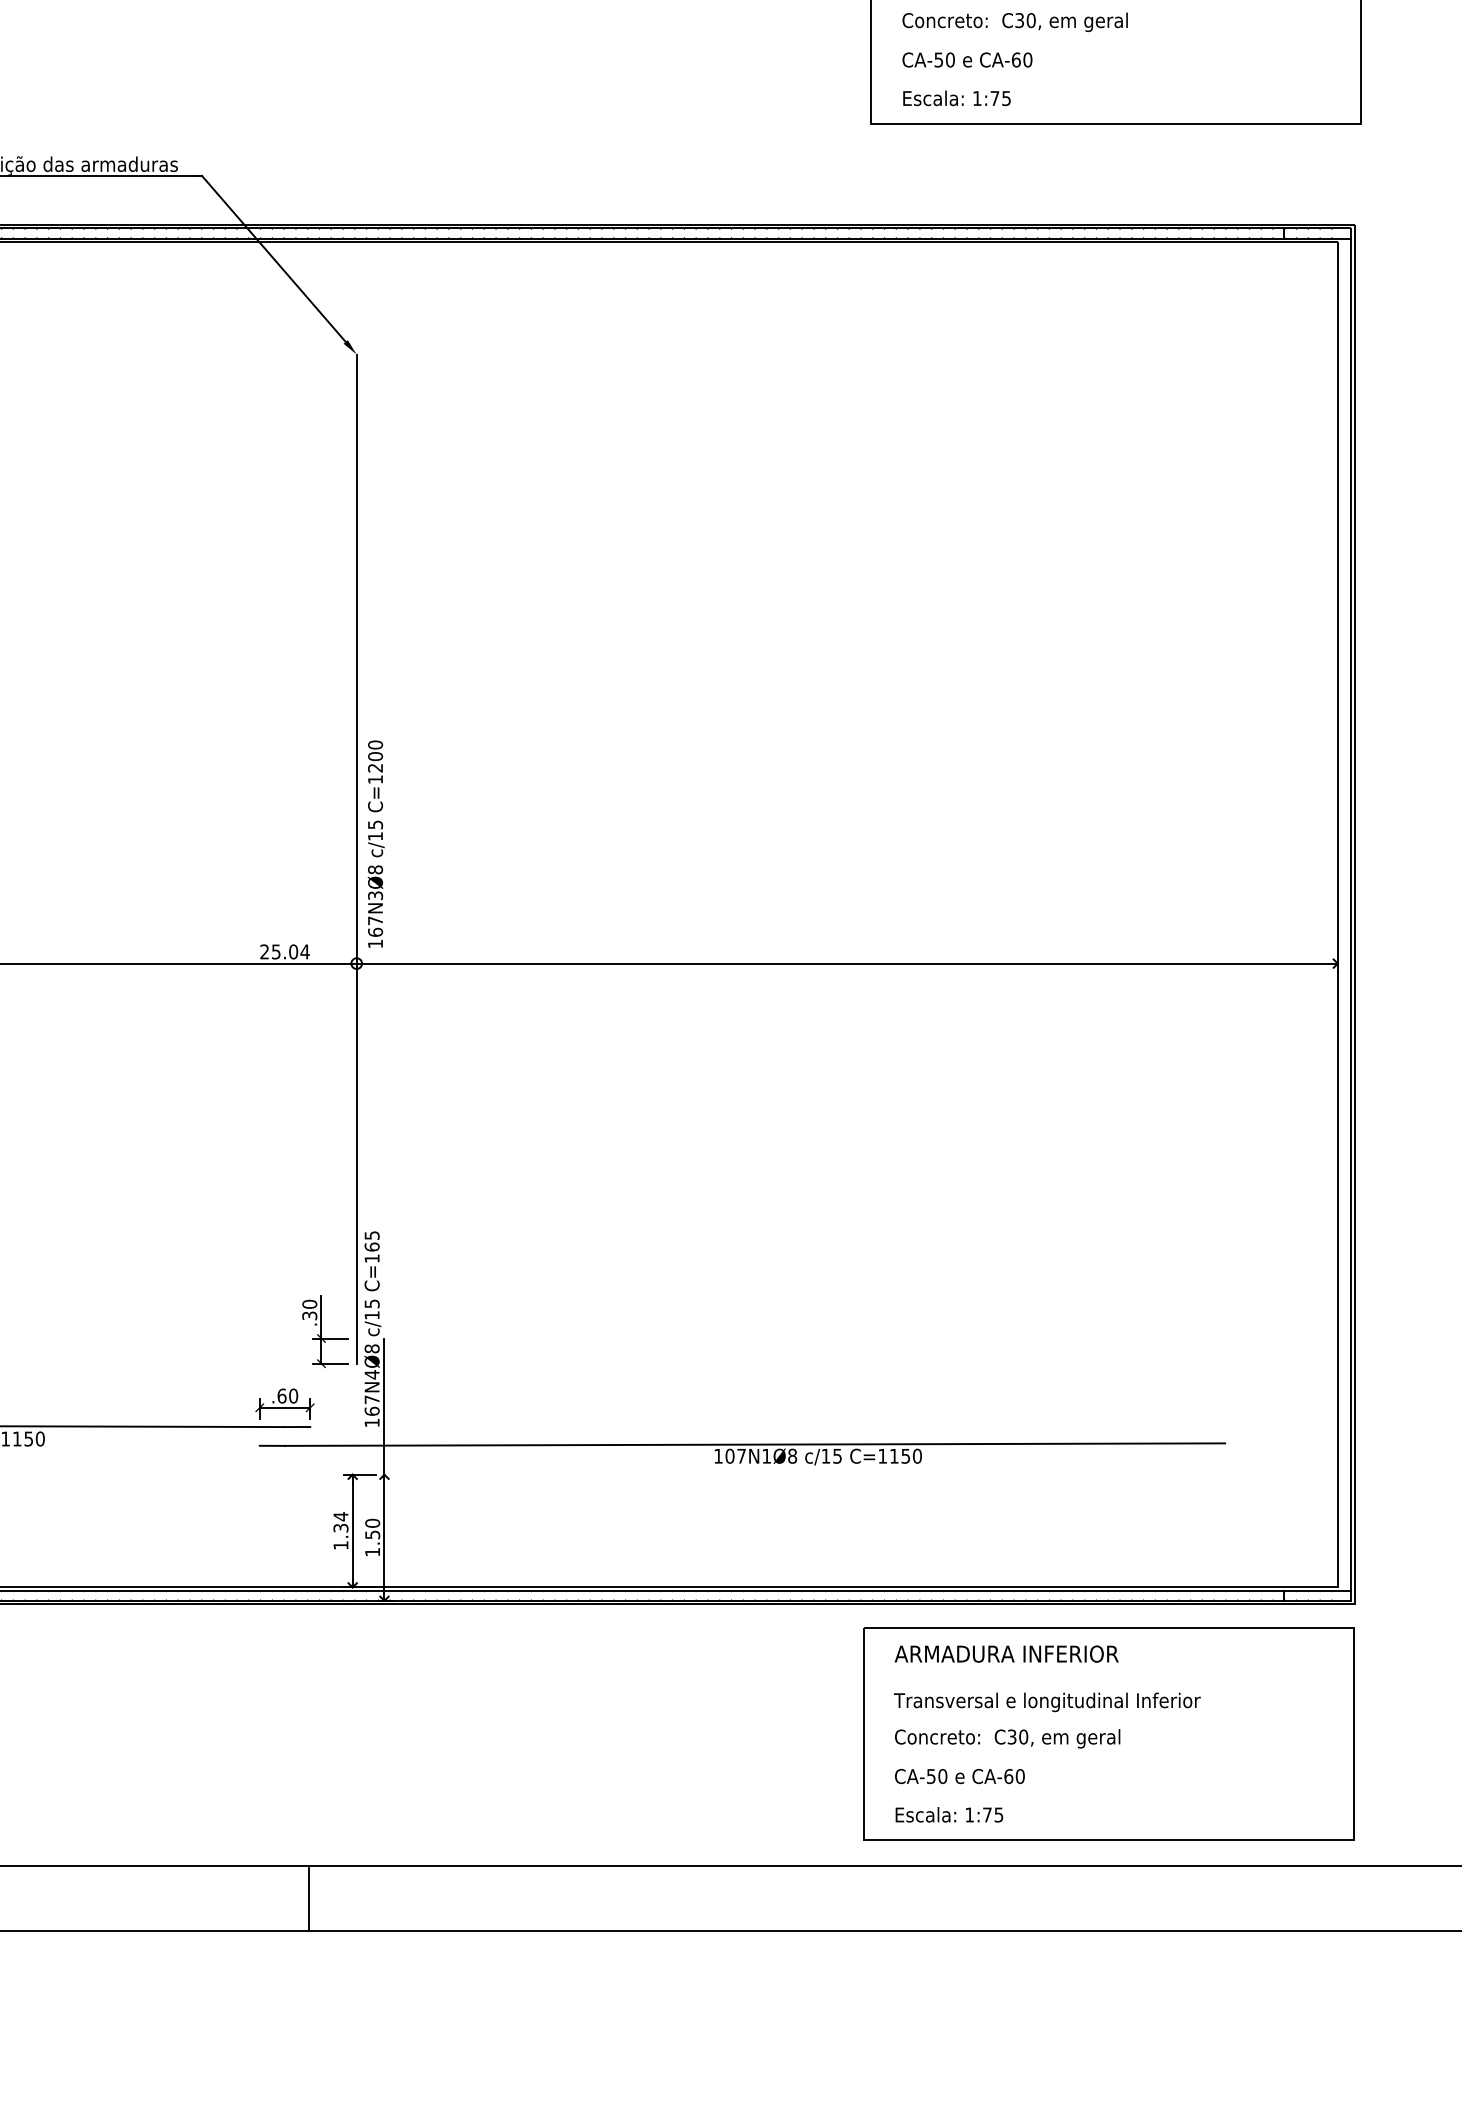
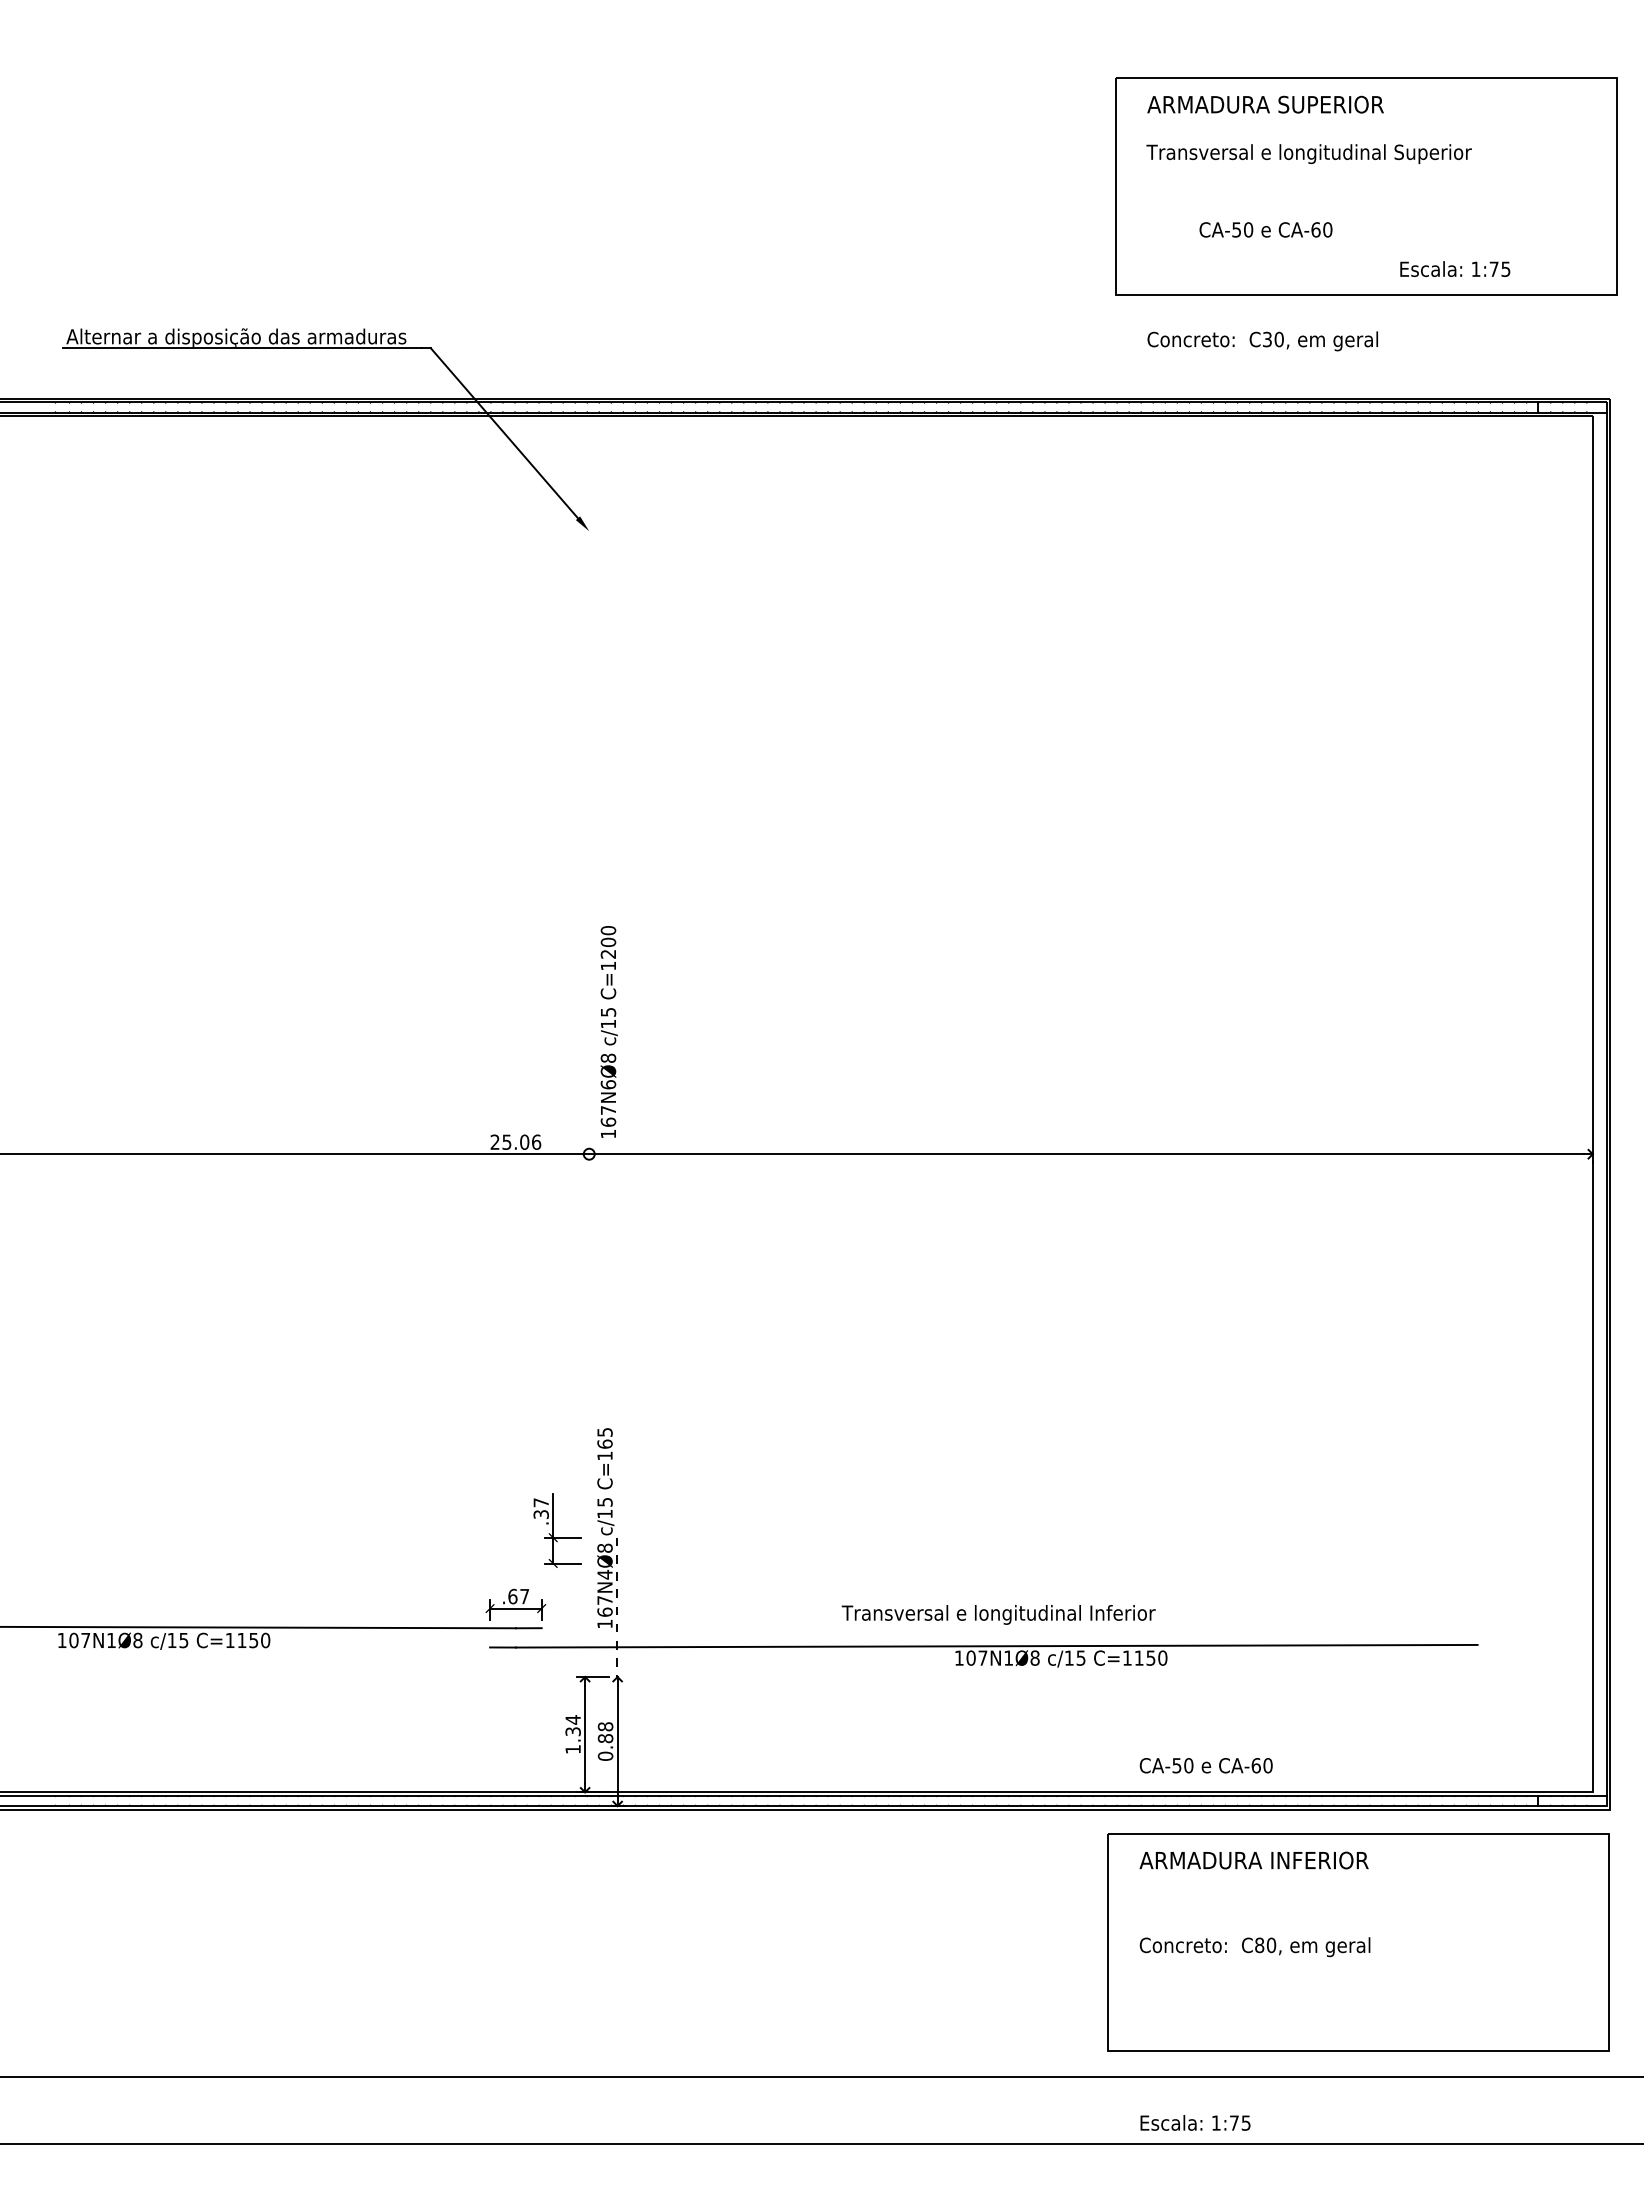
text: (1014, 22) -> (1262, 341), moved
text: (966, 59) -> (1265, 229), moved
text: (957, 97) -> (1455, 268), moved
line: (356, 859) -> (589, 1047), removed
text: (375, 895) -> (608, 1084), 167N3Ø8 -> 167N6Ø8
text: (305, 951) -> (536, 1141), 25.04 -> 25.06
text: (309, 1304) -> (540, 1502), .30 -> .37
text: (293, 1395) -> (524, 1596), .60 -> .67
line: (384, 1406) -> (617, 1607), solid -> dashed
text: (372, 1537) -> (605, 1741), 1.50 -> 0.88
text: (1047, 1701) -> (998, 1614), moved
text: (1011, 1737) -> (1259, 1945), C30, -> C80,
text: (959, 1776) -> (1205, 1765), moved
text: (949, 1814) -> (1195, 2122), moved
line: (309, 1899) -> (540, 2111), removed

